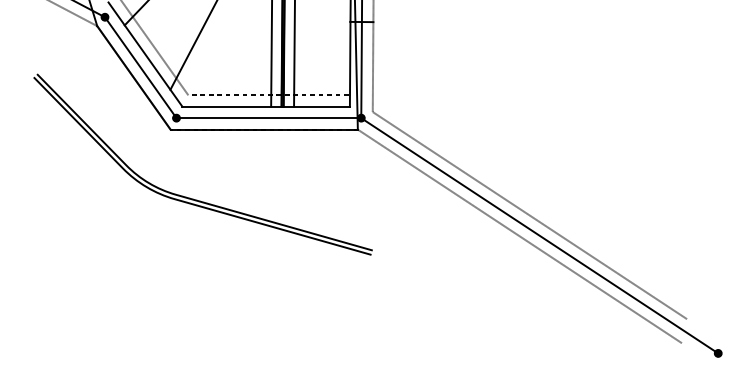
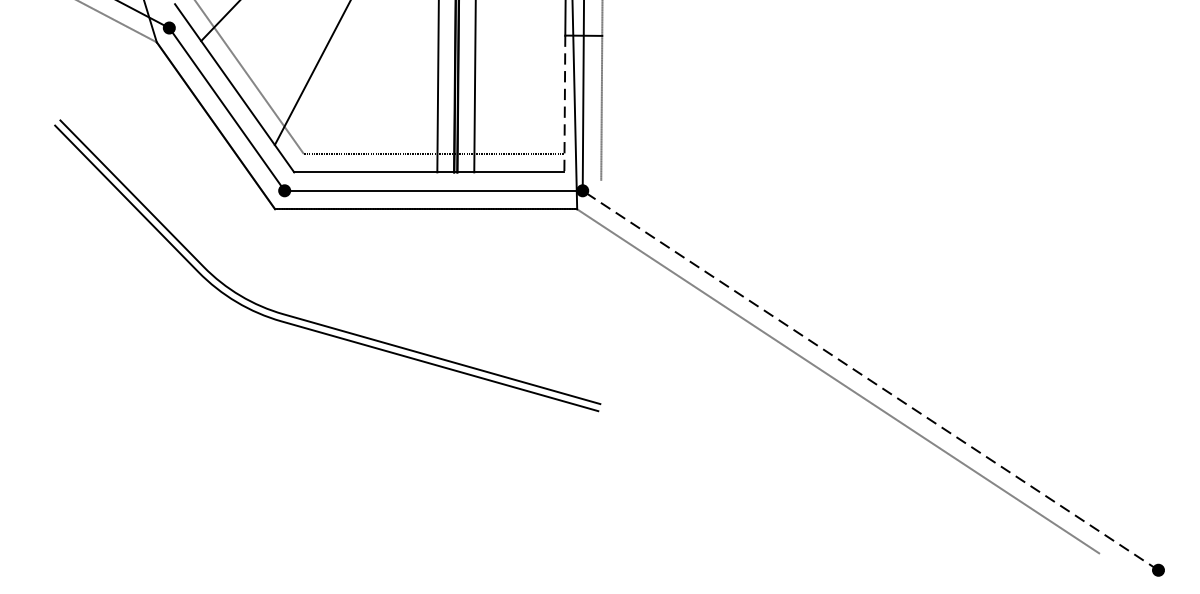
line: (350, 64) -> (565, 104), solid -> dashed
line: (529, 215) -> (854, 347), removed
line: (539, 235) -> (870, 380), solid -> dashed

